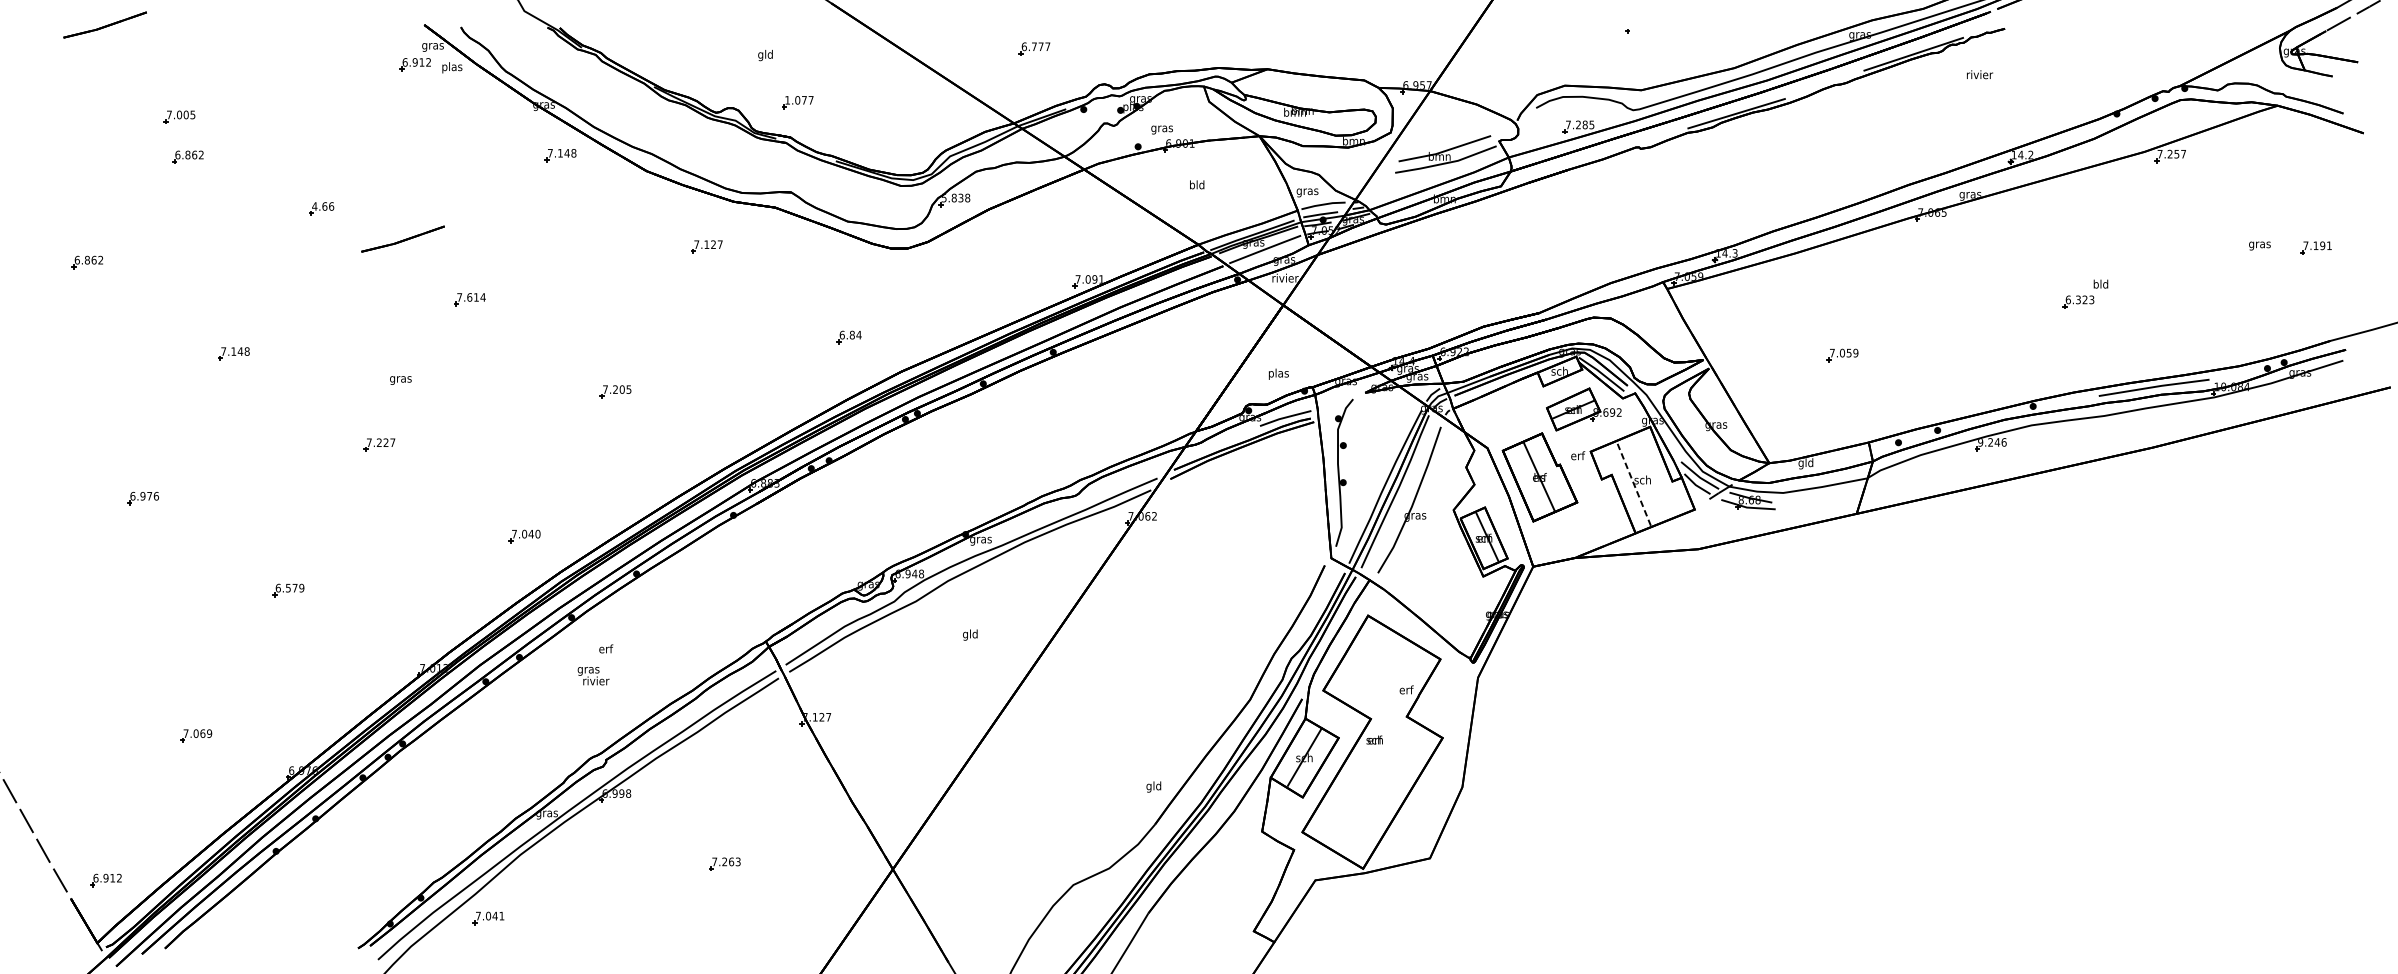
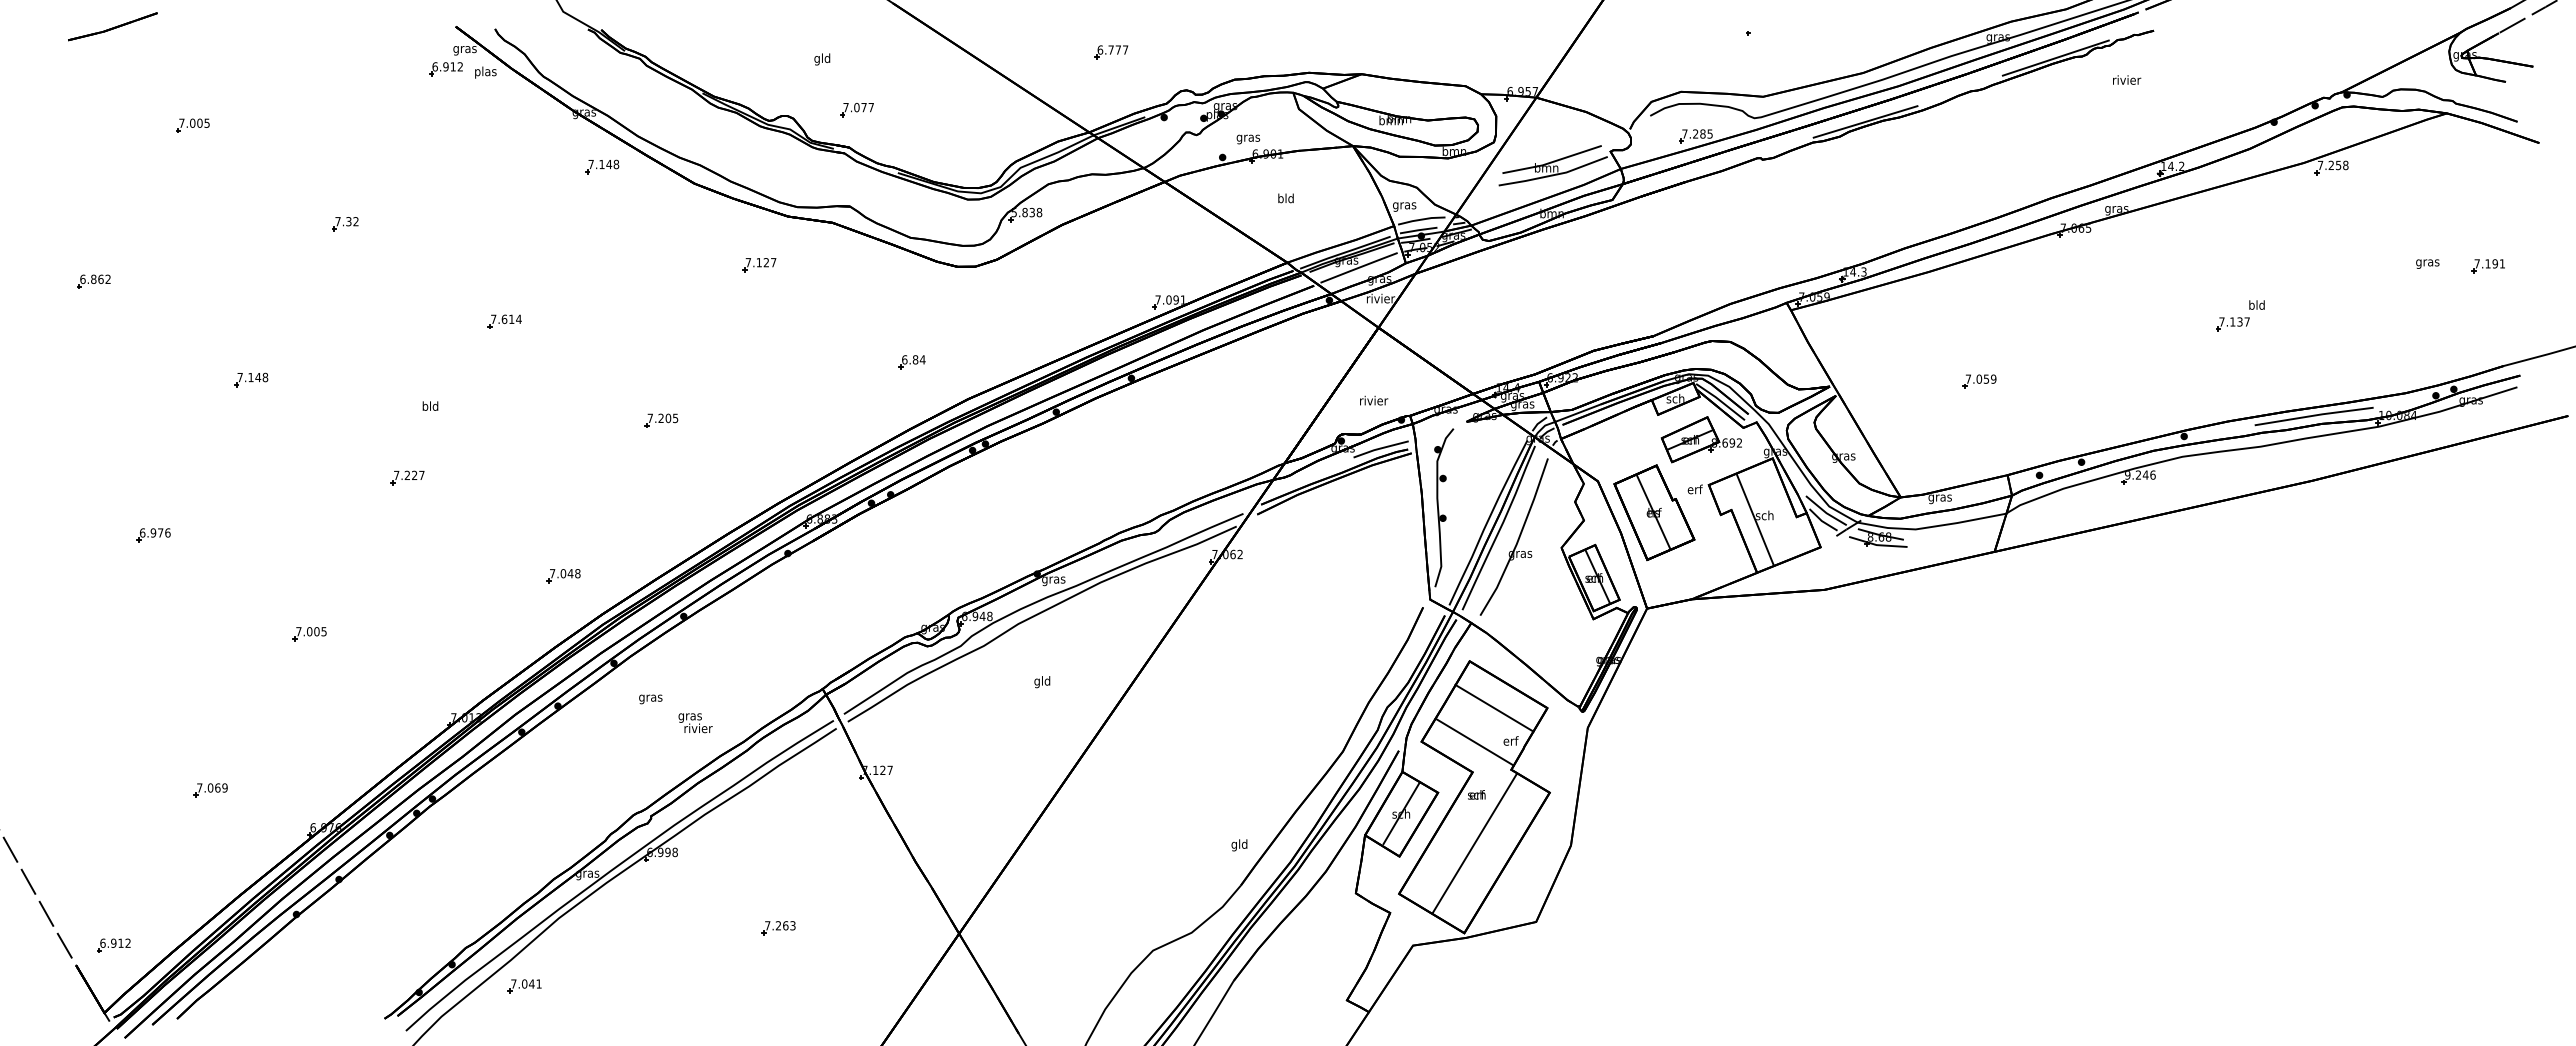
text: (787, 100) -> (845, 107), 1.077 -> 7.077
text: (2183, 154) -> (2345, 165), 7.257 -> 7.258
part: (187, 157) -> (201, 168), removed
text: (322, 206) -> (346, 221), 4.66 -> 7.32
part: (402, 238) -> (432, 256), removed
text: (2080, 299) -> (2234, 321), 6.323 -> 7.137
text: (1279, 373) -> (1374, 401), plas -> rivier
text: (400, 379) -> (430, 407), gras -> bld
text: (1805, 464) -> (1939, 498), gld -> gras
line: (1634, 483) -> (1755, 519), dashed -> solid
text: (537, 534) -> (577, 573), 7.040 -> 7.048
text: (290, 587) -> (311, 631), 6.579 -> 7.005
text: (605, 650) -> (650, 698), erf -> gras
line: (1391, 658) -> (1494, 707), added
text: (593, 676) -> (695, 723), moved
line: (1372, 690) -> (1474, 741), added
line: (1372, 785) -> (1474, 843), added

